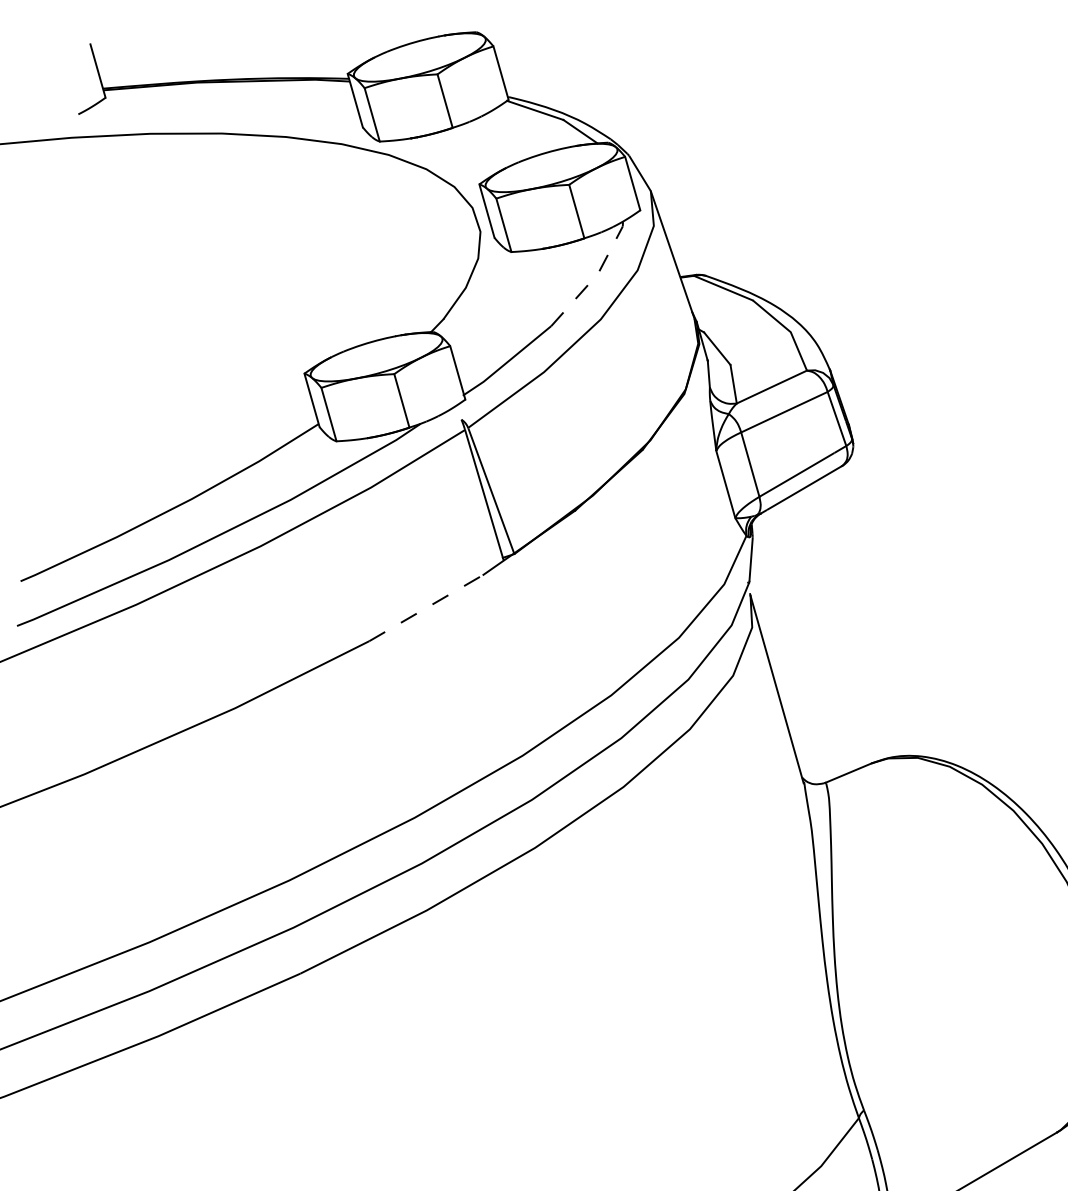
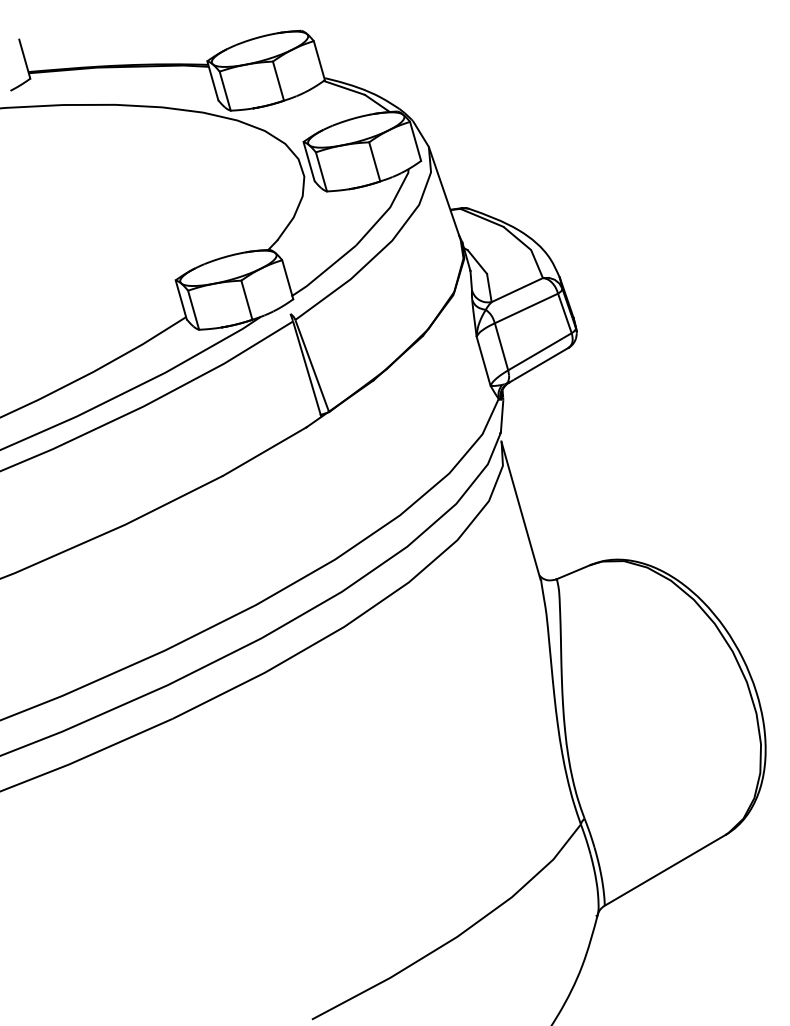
line: (595, 276) -> (388, 209), dashed -> solid
line: (427, 607) -> (265, 451), dashed -> solid

